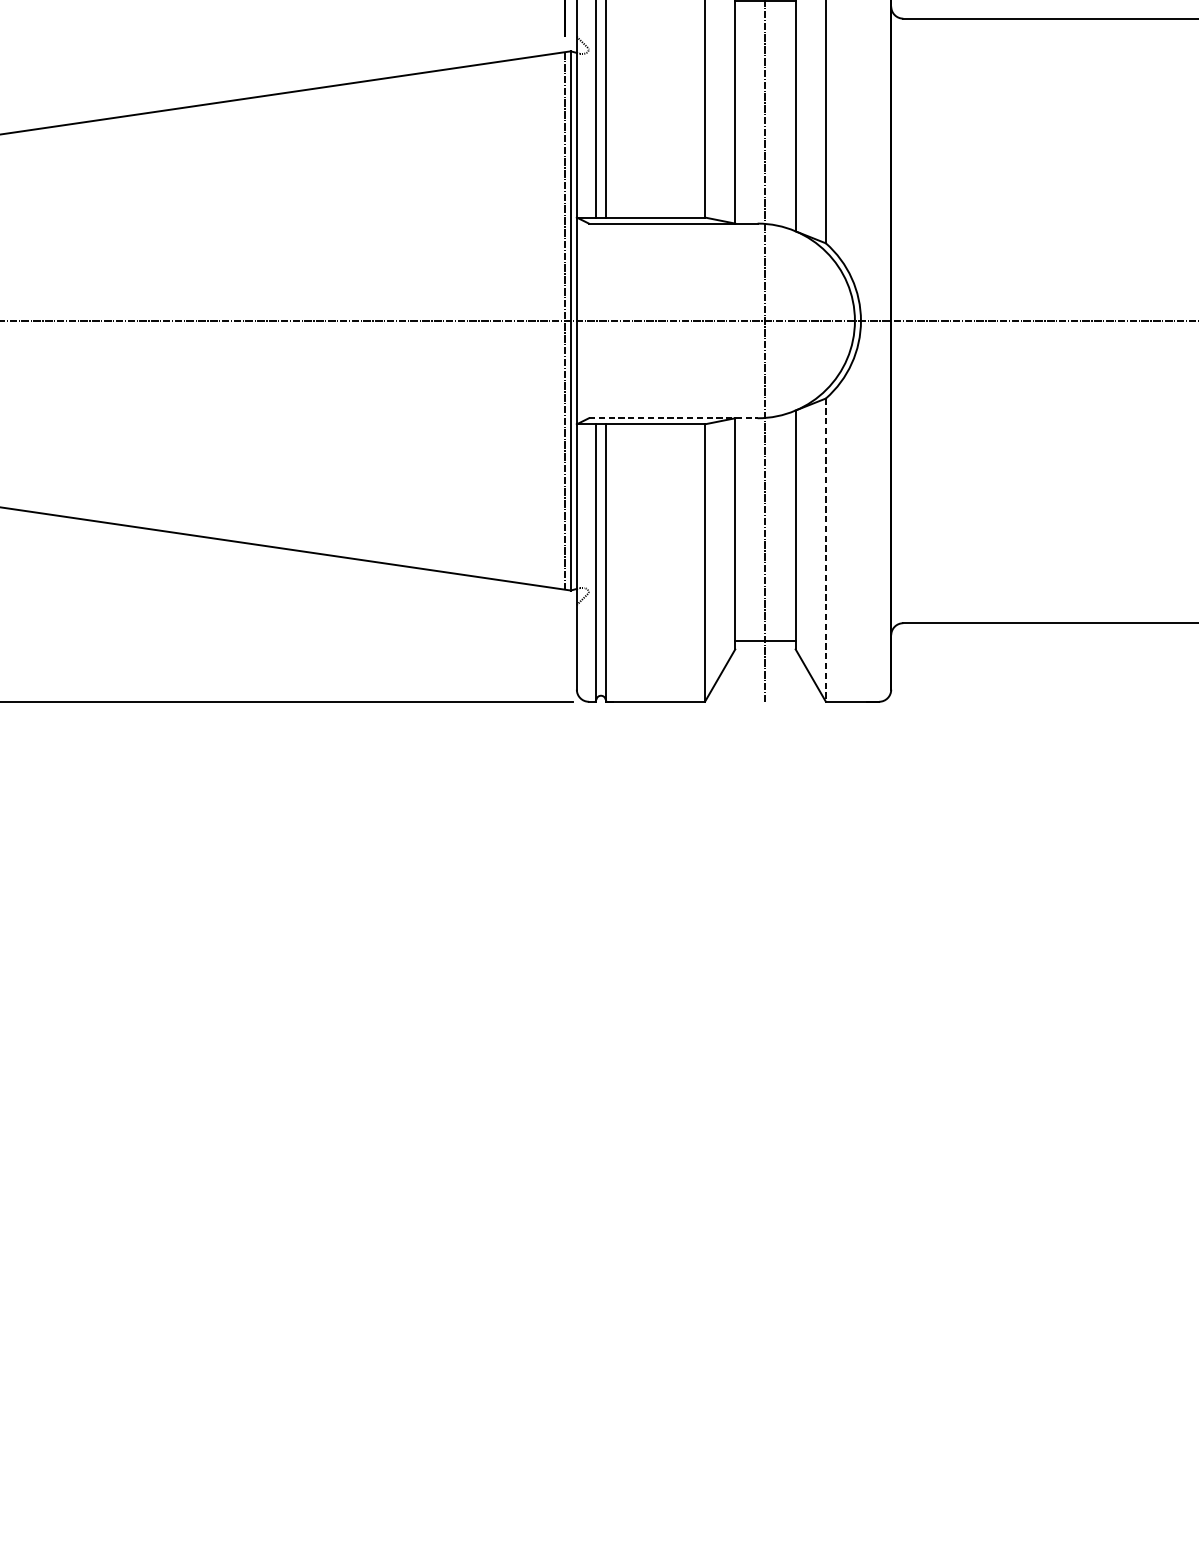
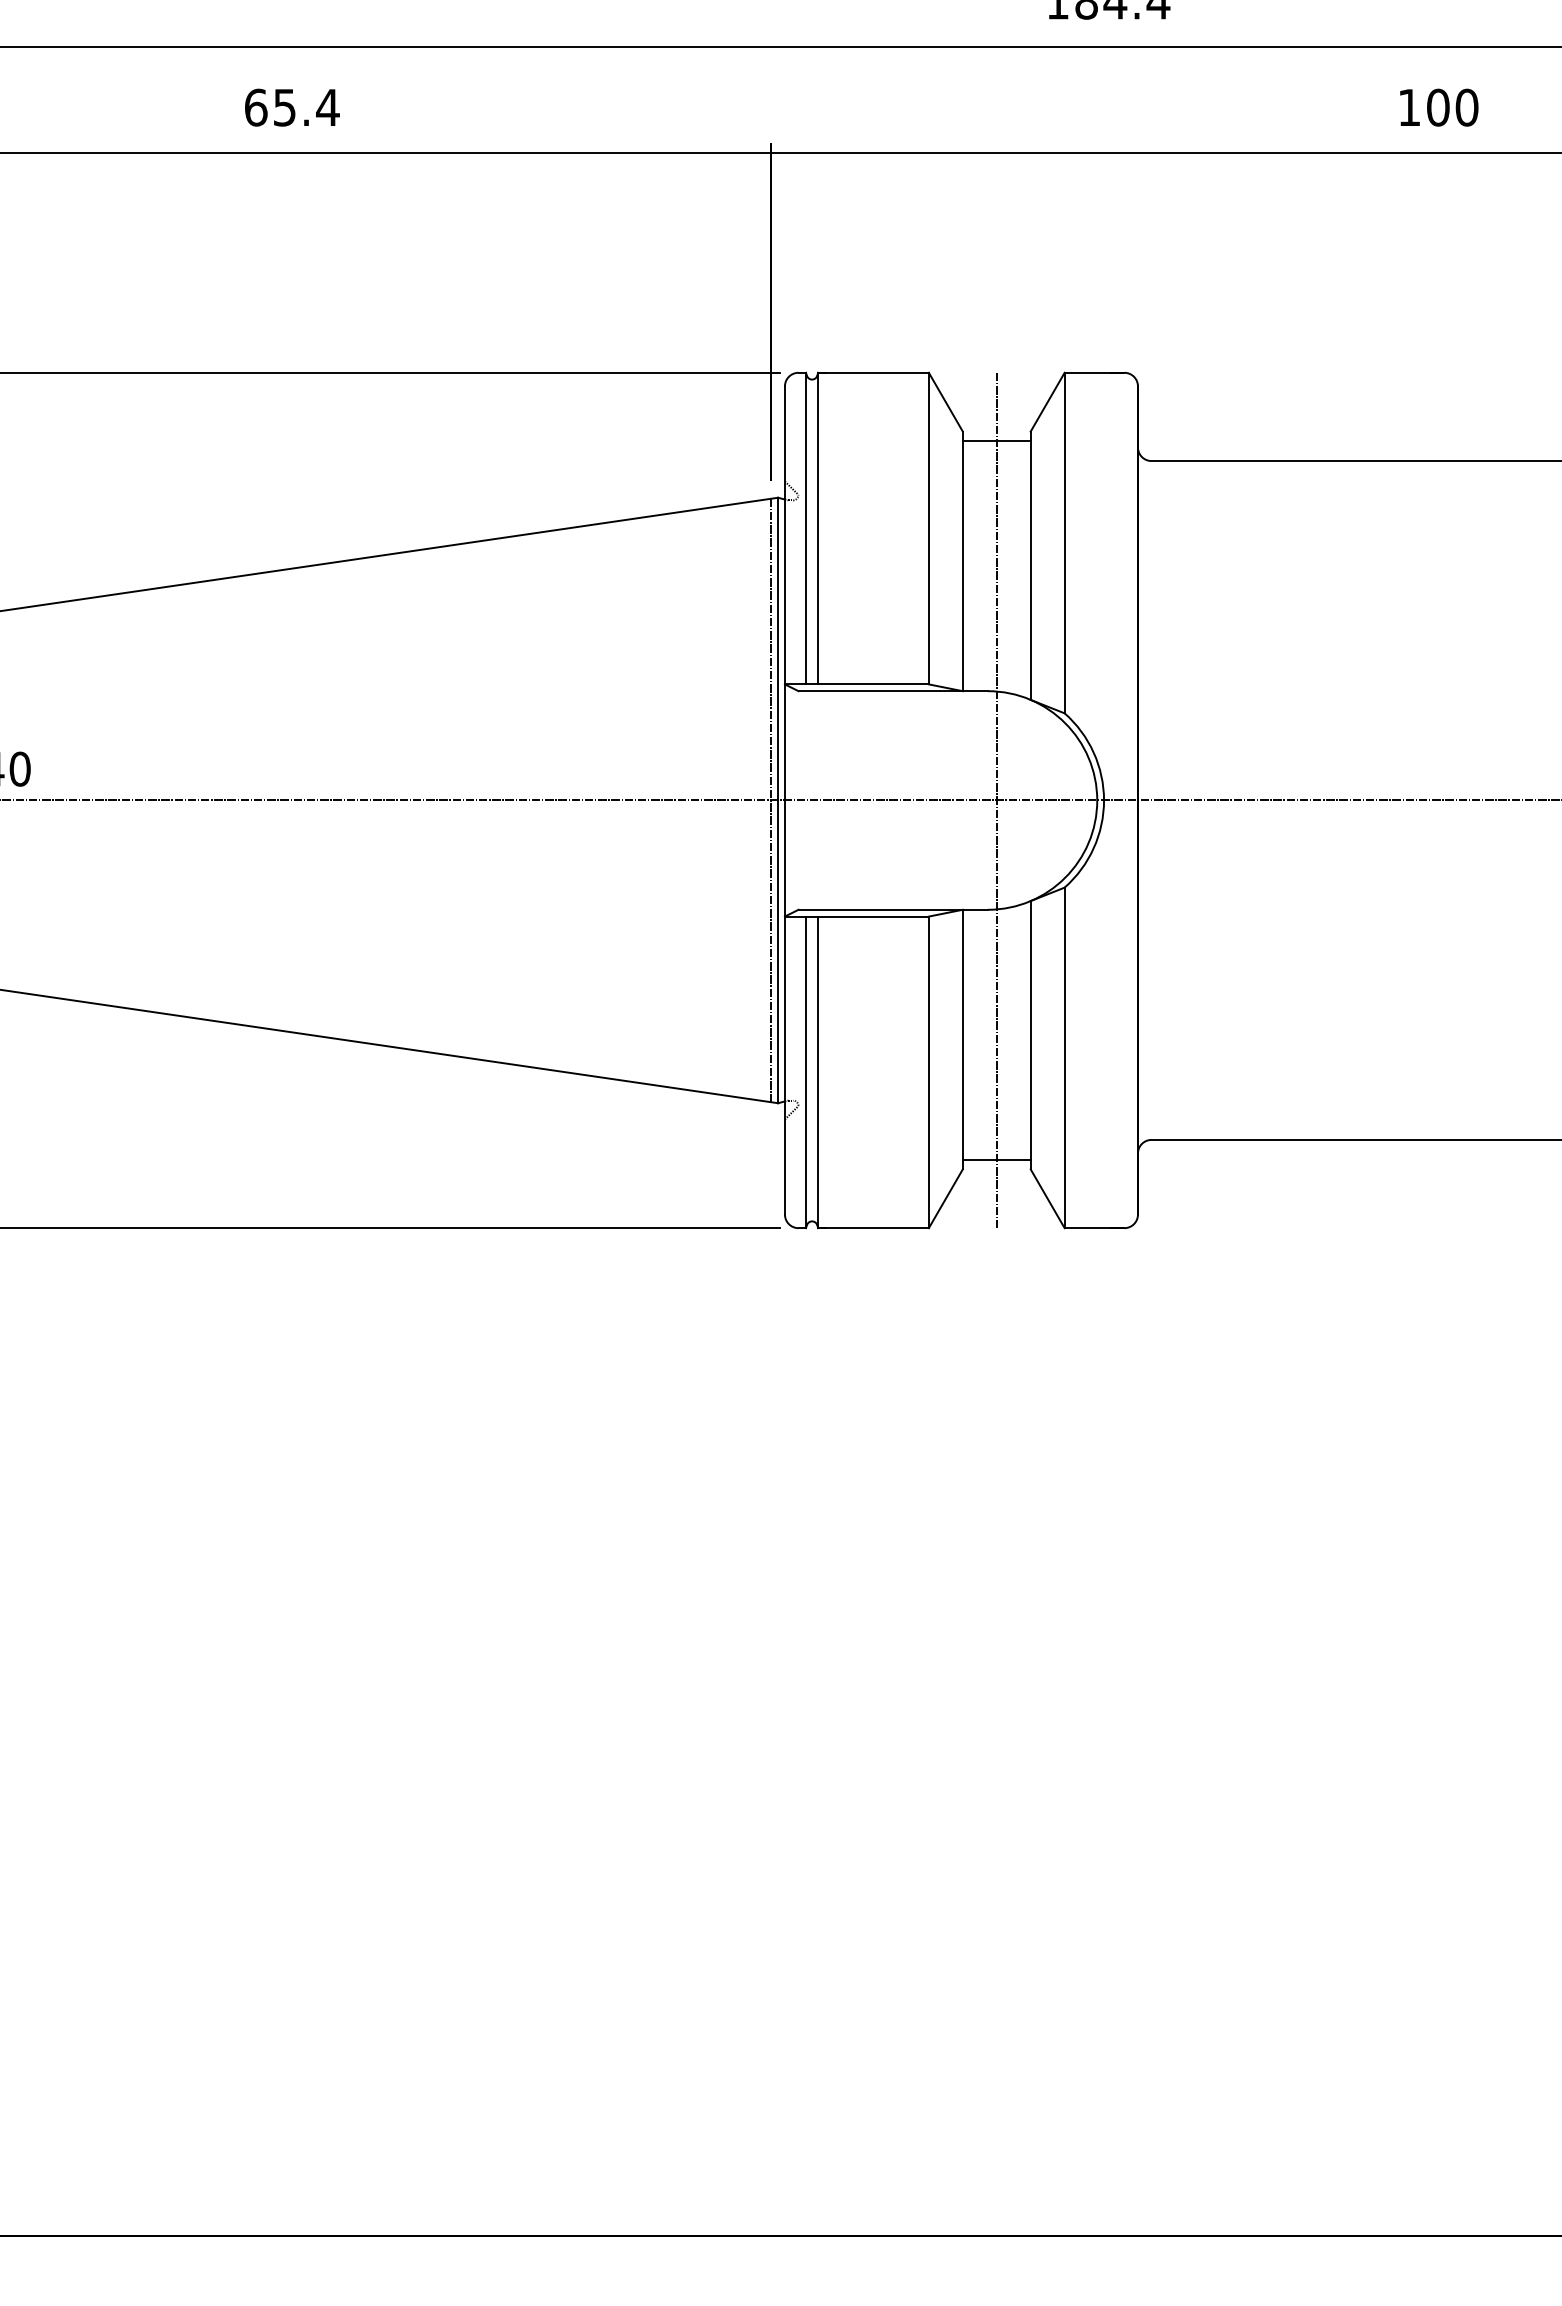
line: (673, 418) -> (893, 909), dashed -> solid
line: (825, 550) -> (1064, 1058), dashed -> solid

